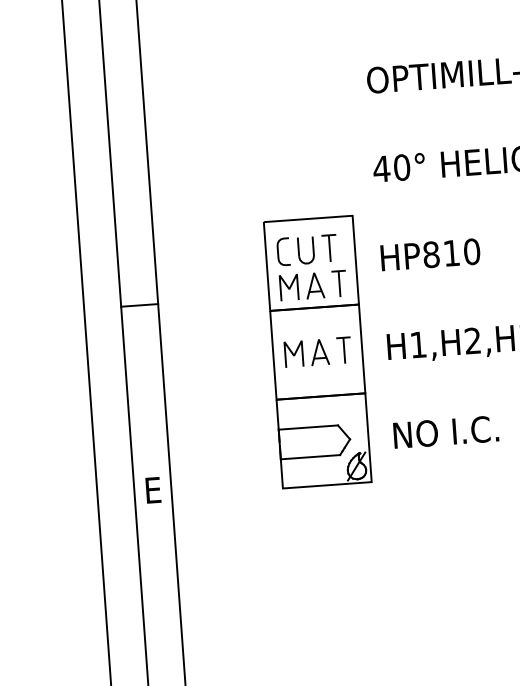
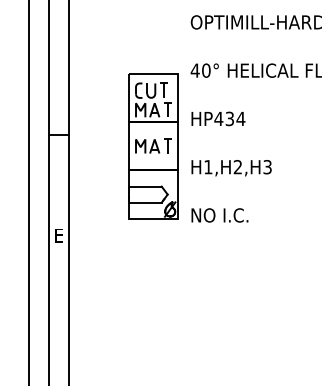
text: (450, 252) -> (229, 118), HP810 -> HP434
part: (317, 352) -> (153, 146), moved

